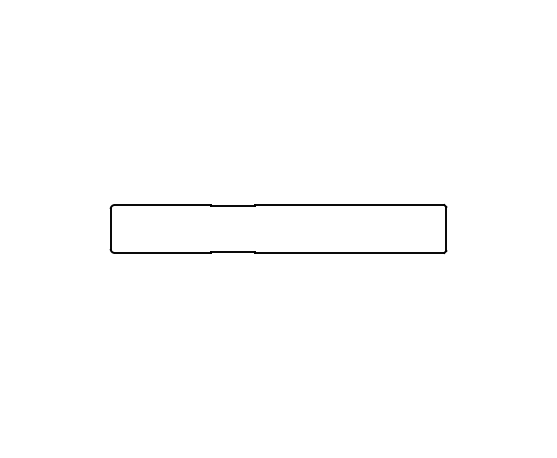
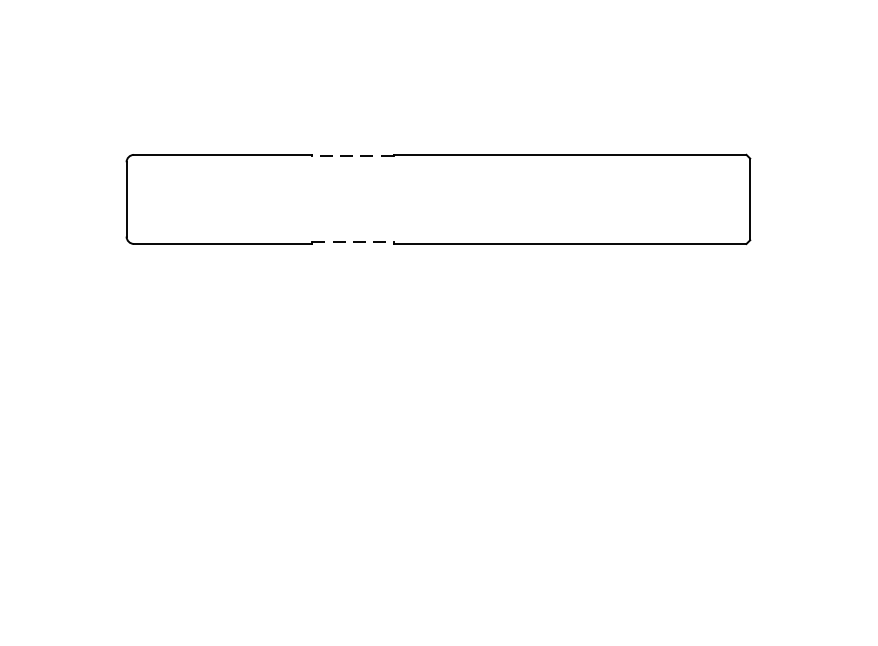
line: (232, 205) -> (352, 155), solid -> dashed
line: (232, 252) -> (352, 243), solid -> dashed

